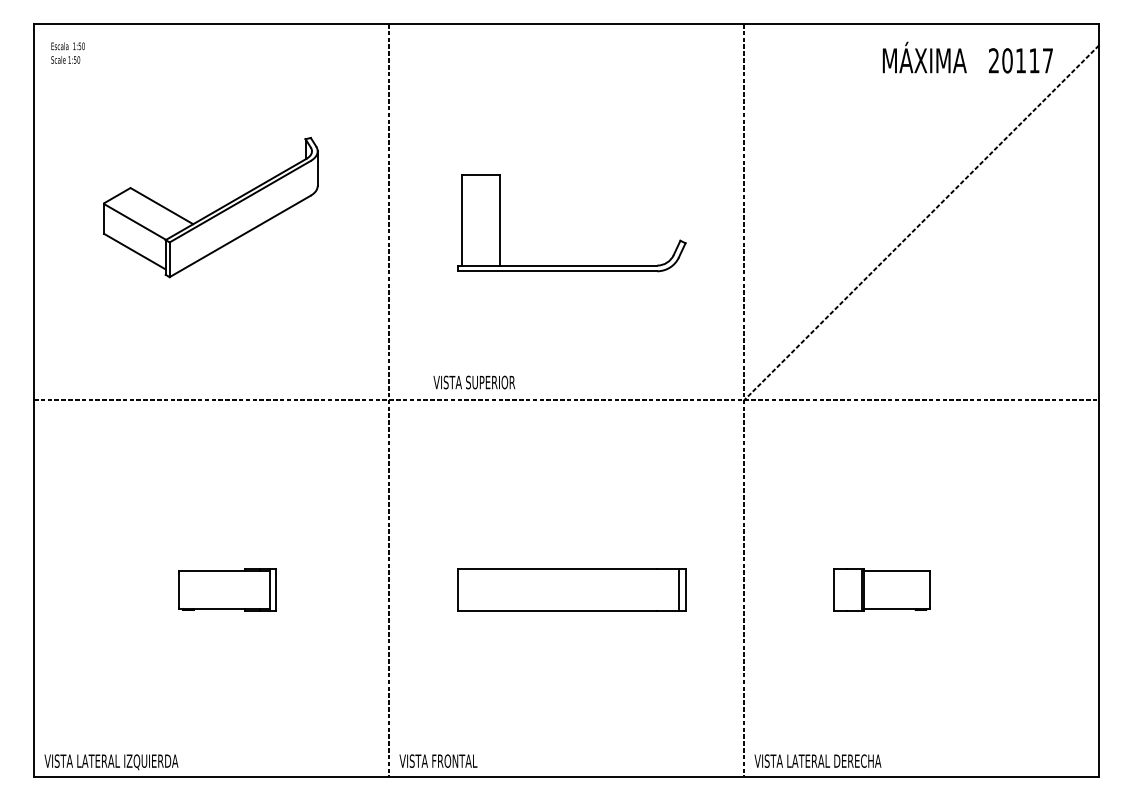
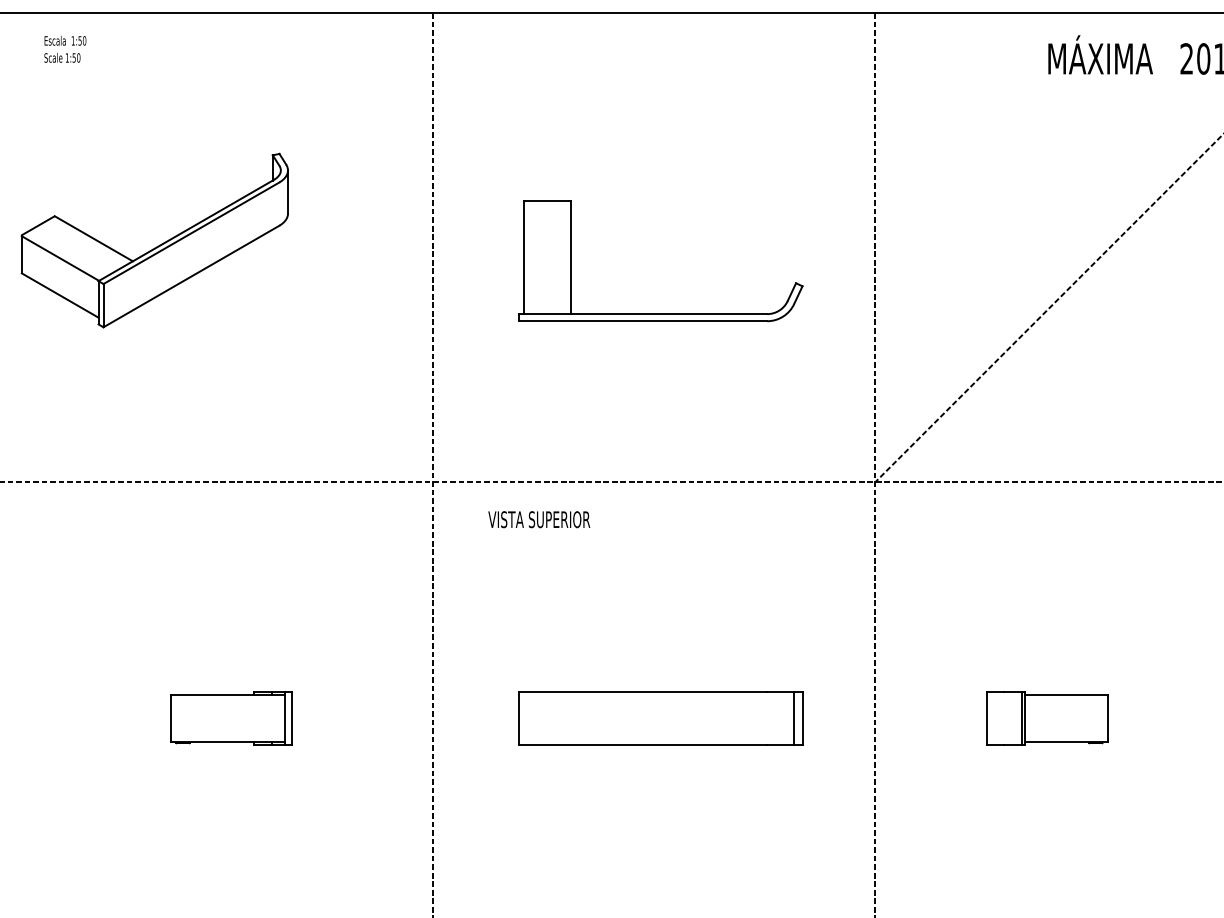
text: (67, 52) -> (64, 48), moved
part: (210, 207) -> (154, 240), moved
text: (474, 382) -> (539, 519), moved

